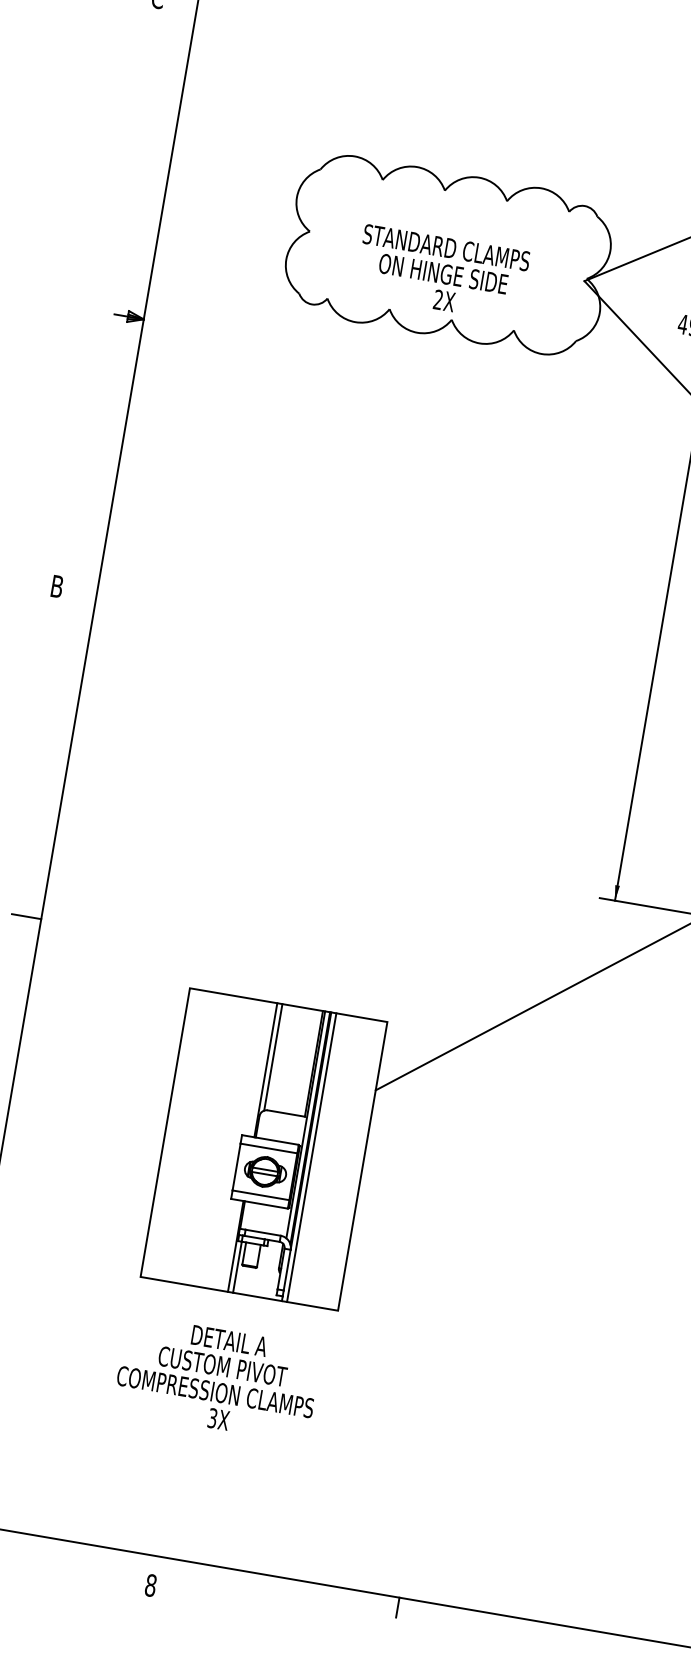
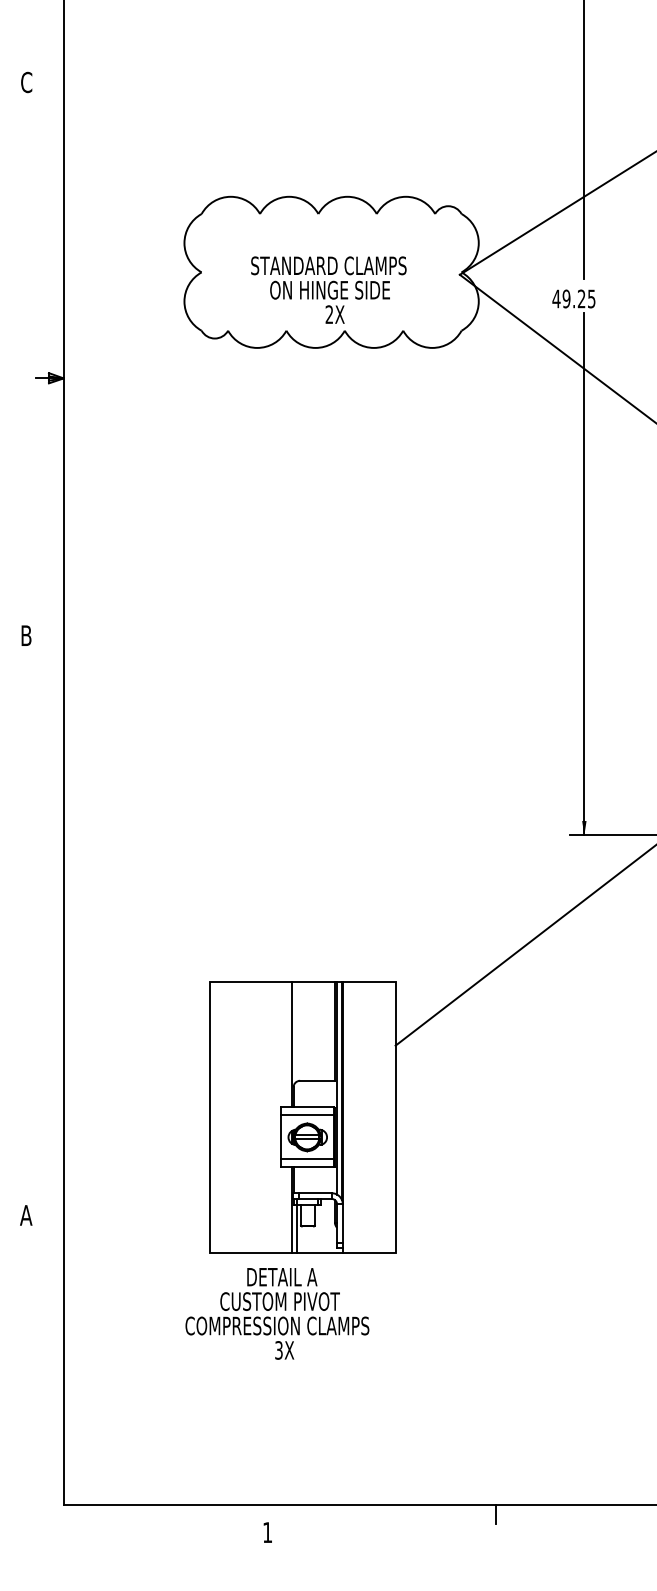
line: (26, 916) -> (49, 941), removed
line: (273, 1057) -> (297, 1031), removed
line: (311, 1156) -> (347, 1116), removed
text: (217, 1378) -> (277, 1313), moved
text: (150, 1585) -> (267, 1532), 8 -> 1

